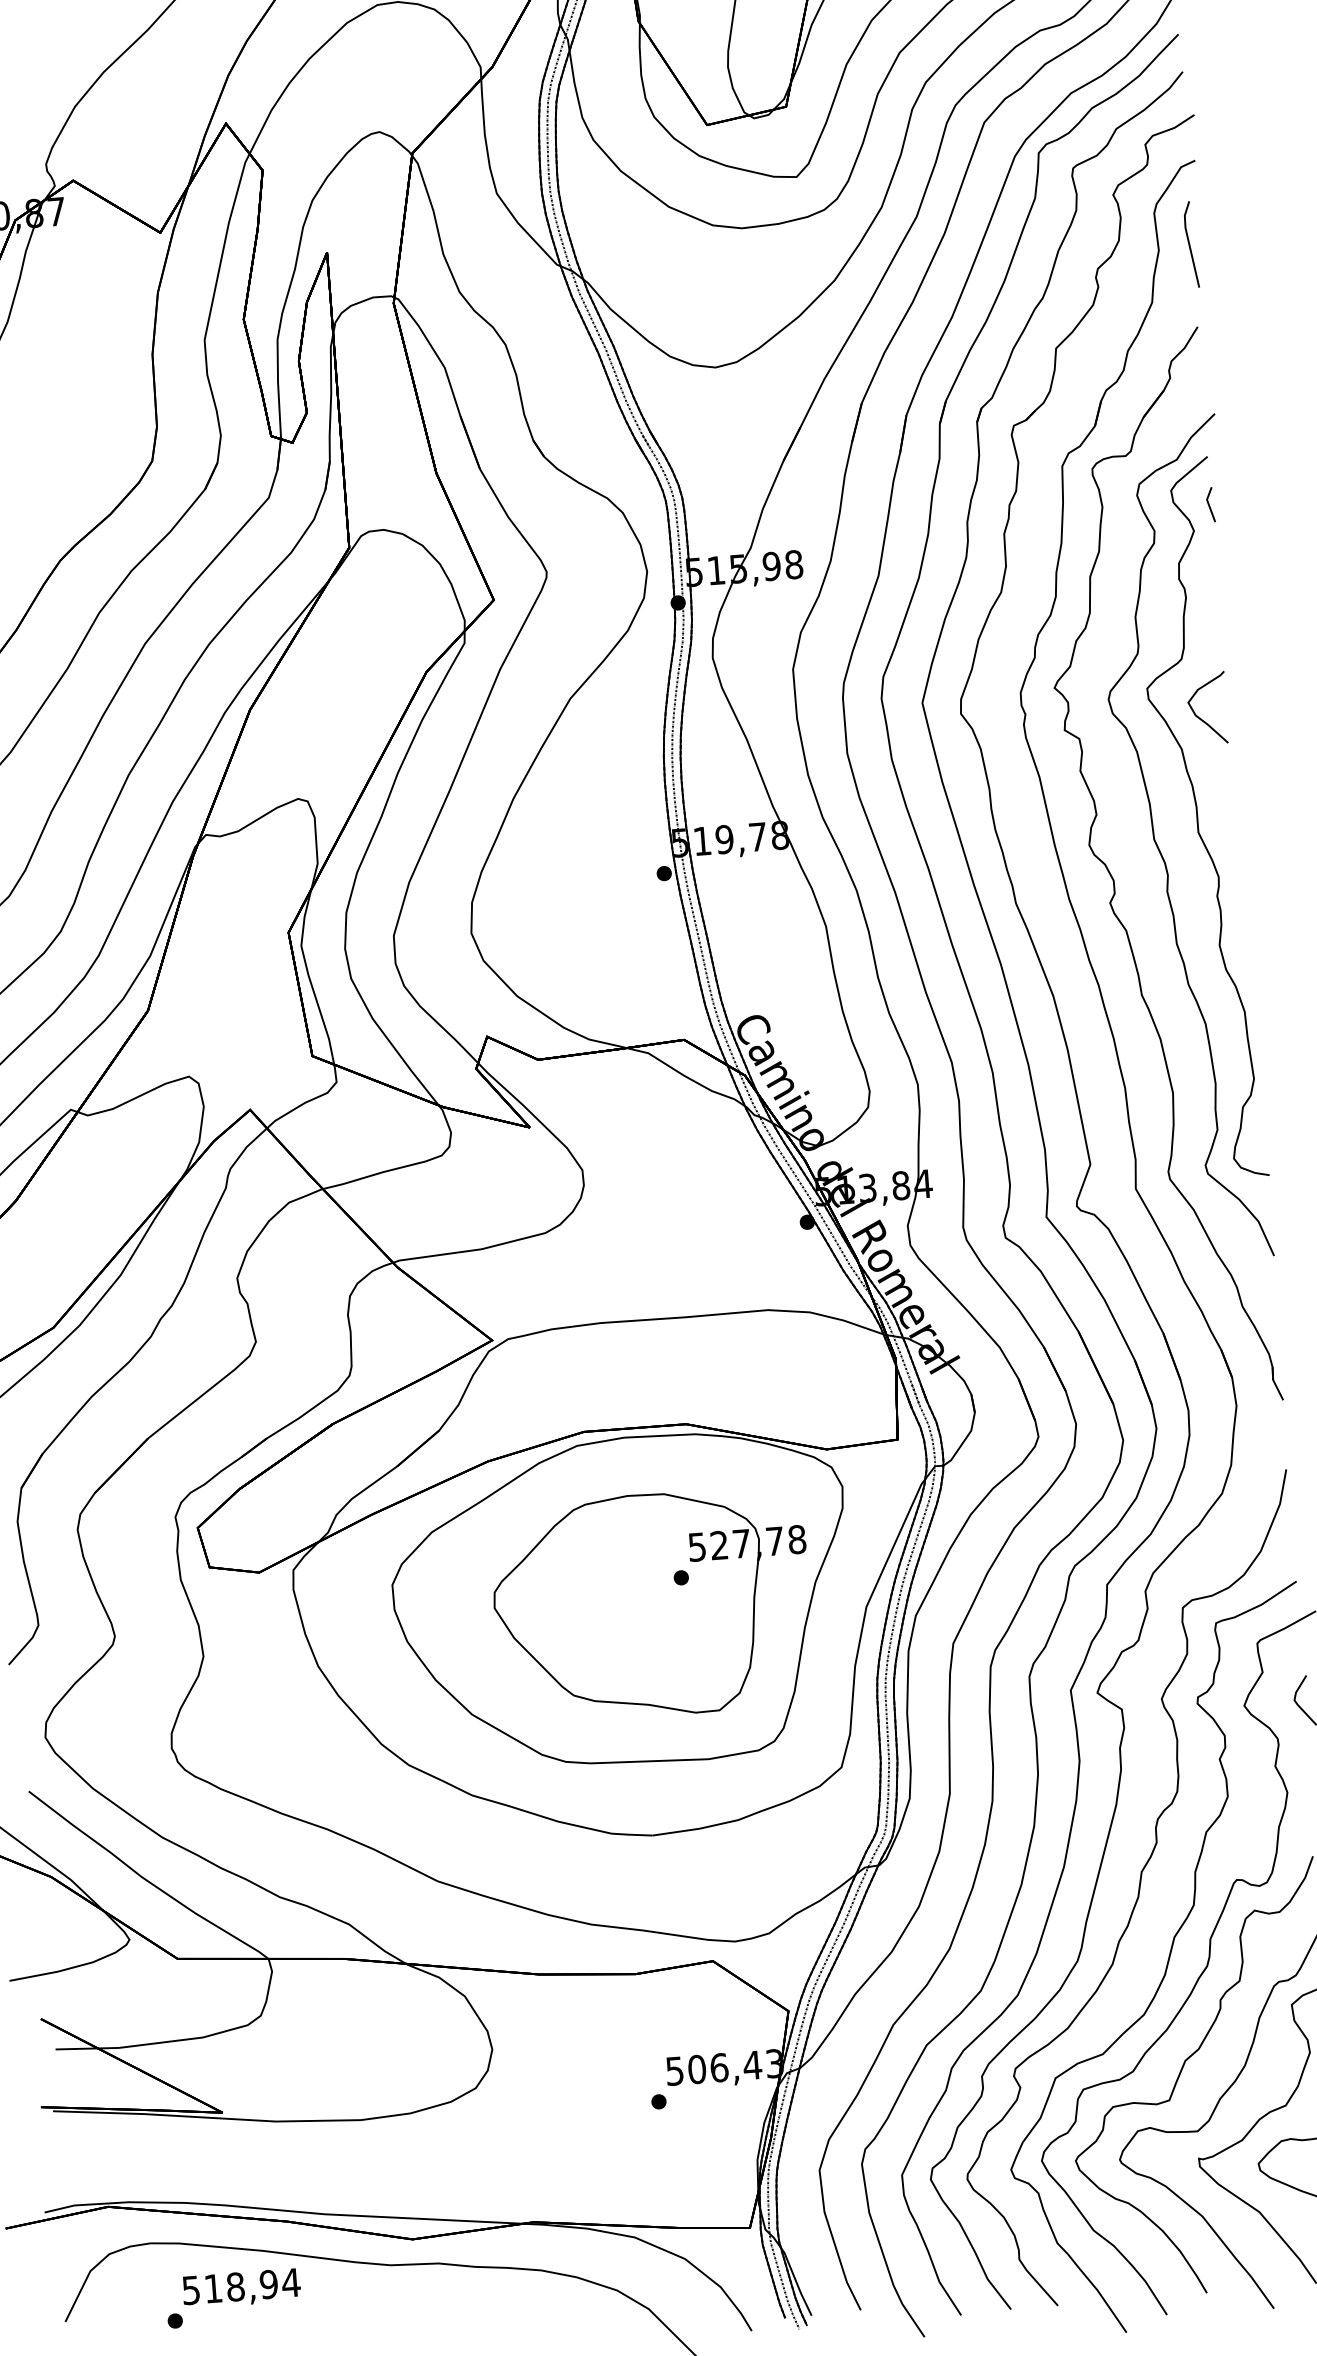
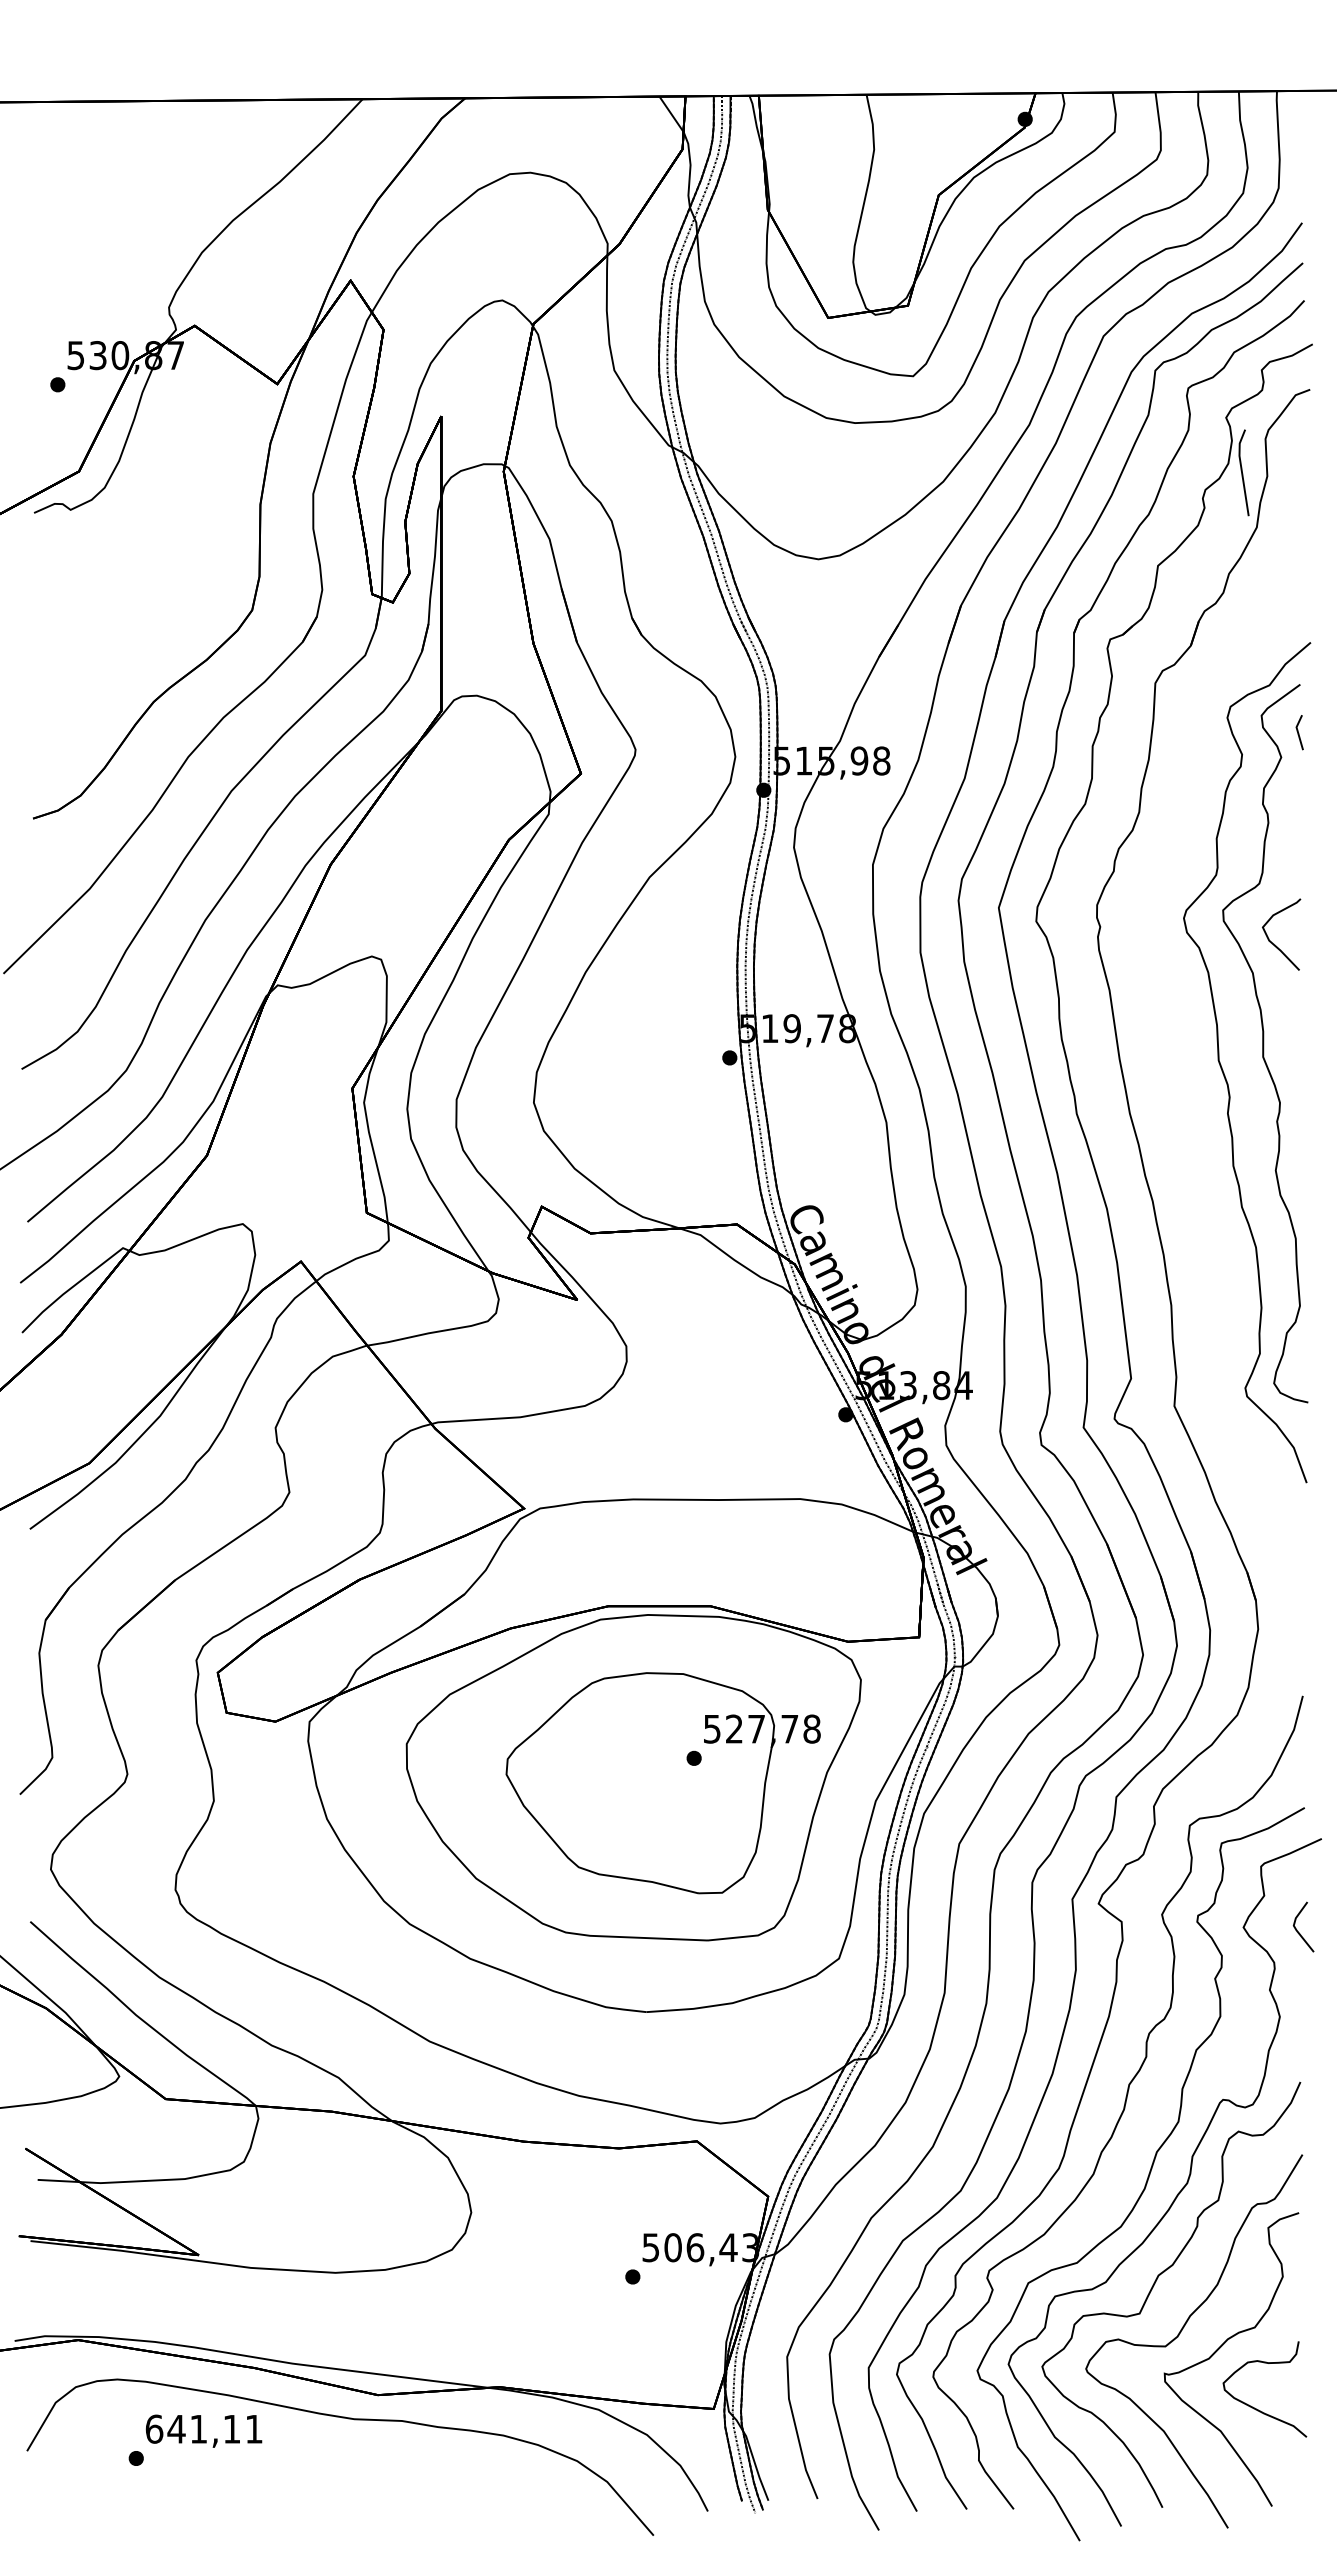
line: (1189, 244) -> (1242, 472), moved
part: (1114, 880) -> (1176, 1098), removed
text: (241, 2285) -> (204, 2428), 518,94 -> 641,11

